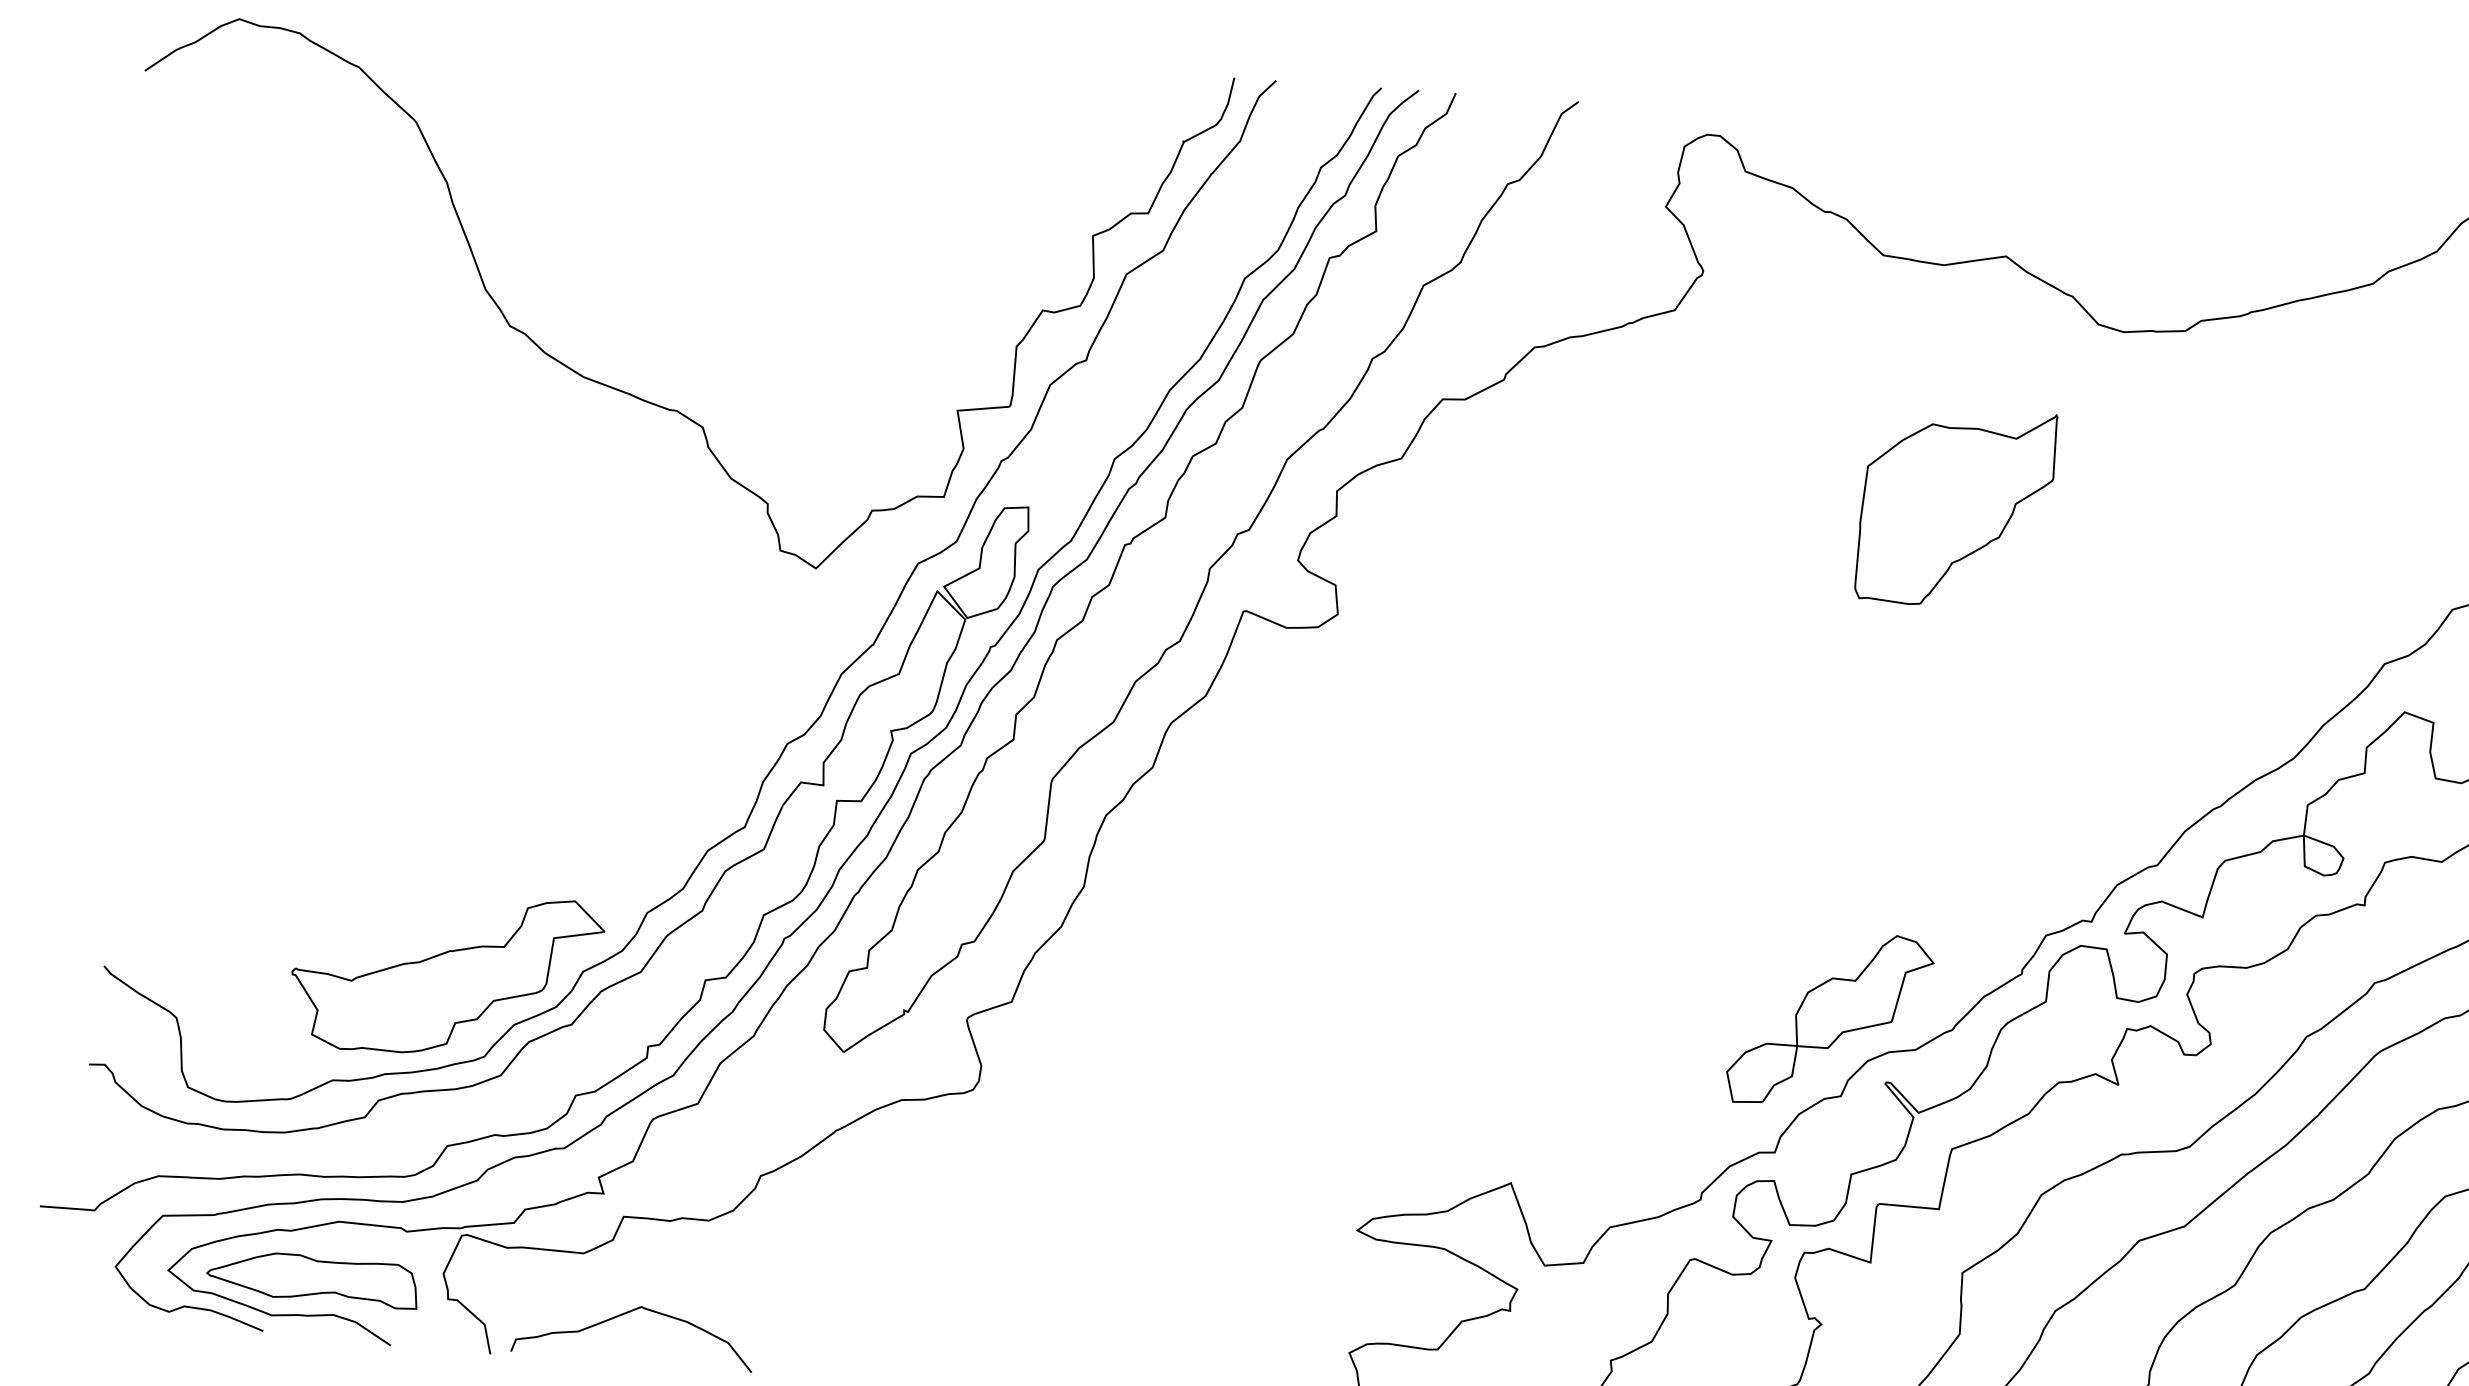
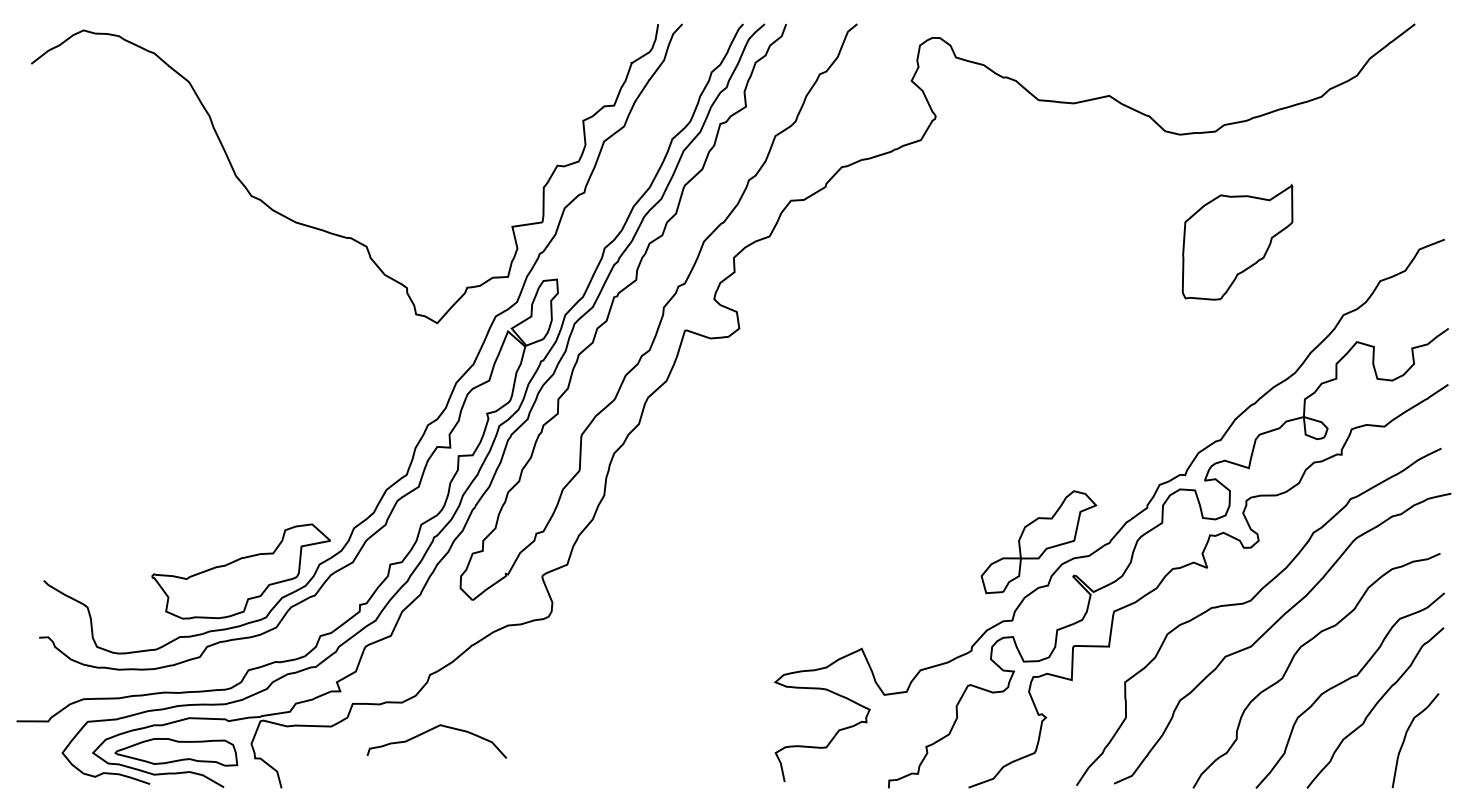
part: (1955, 506) -> (1237, 241), moved
curve: (624, 1315) -> (431, 730), moved

